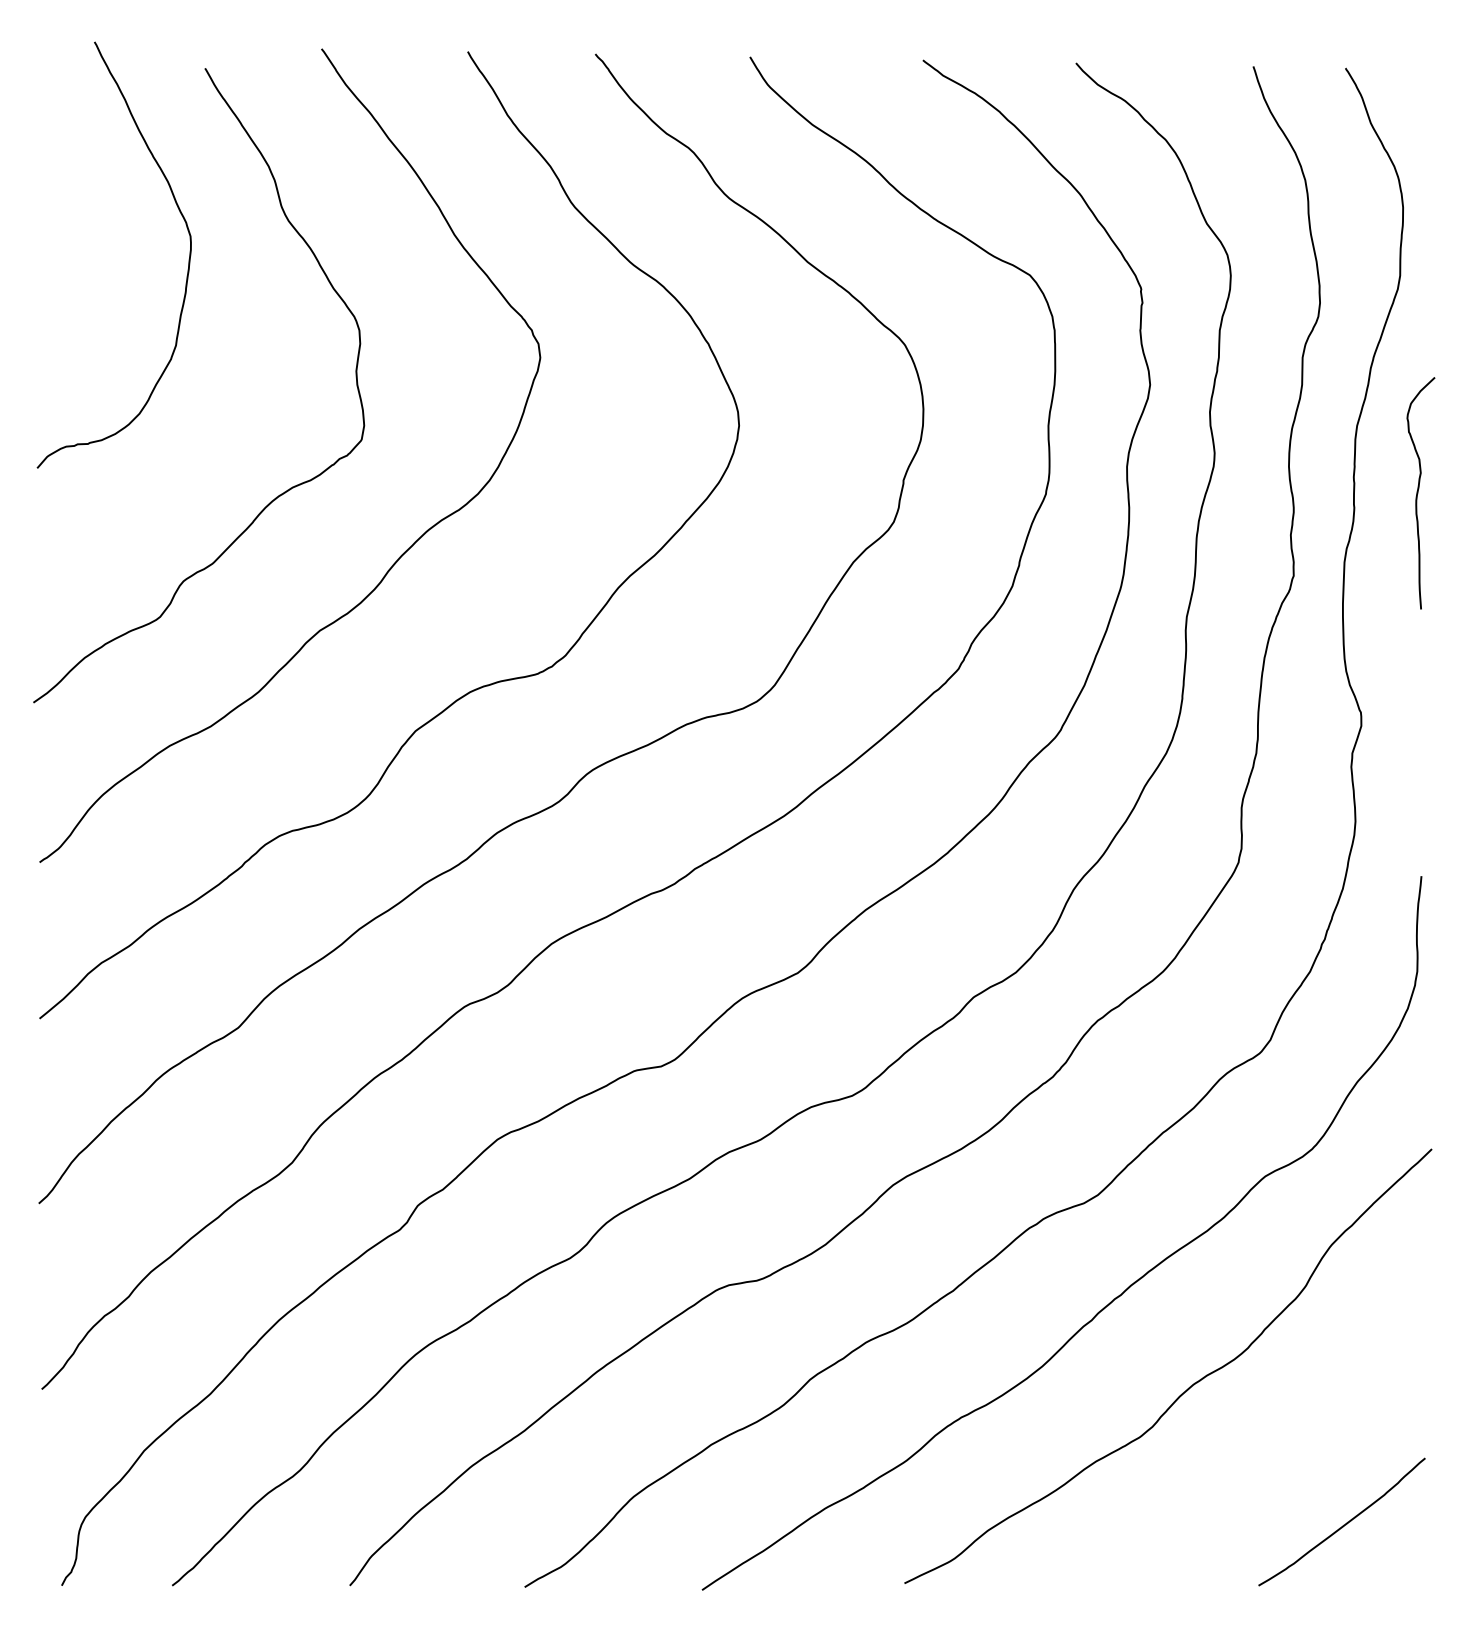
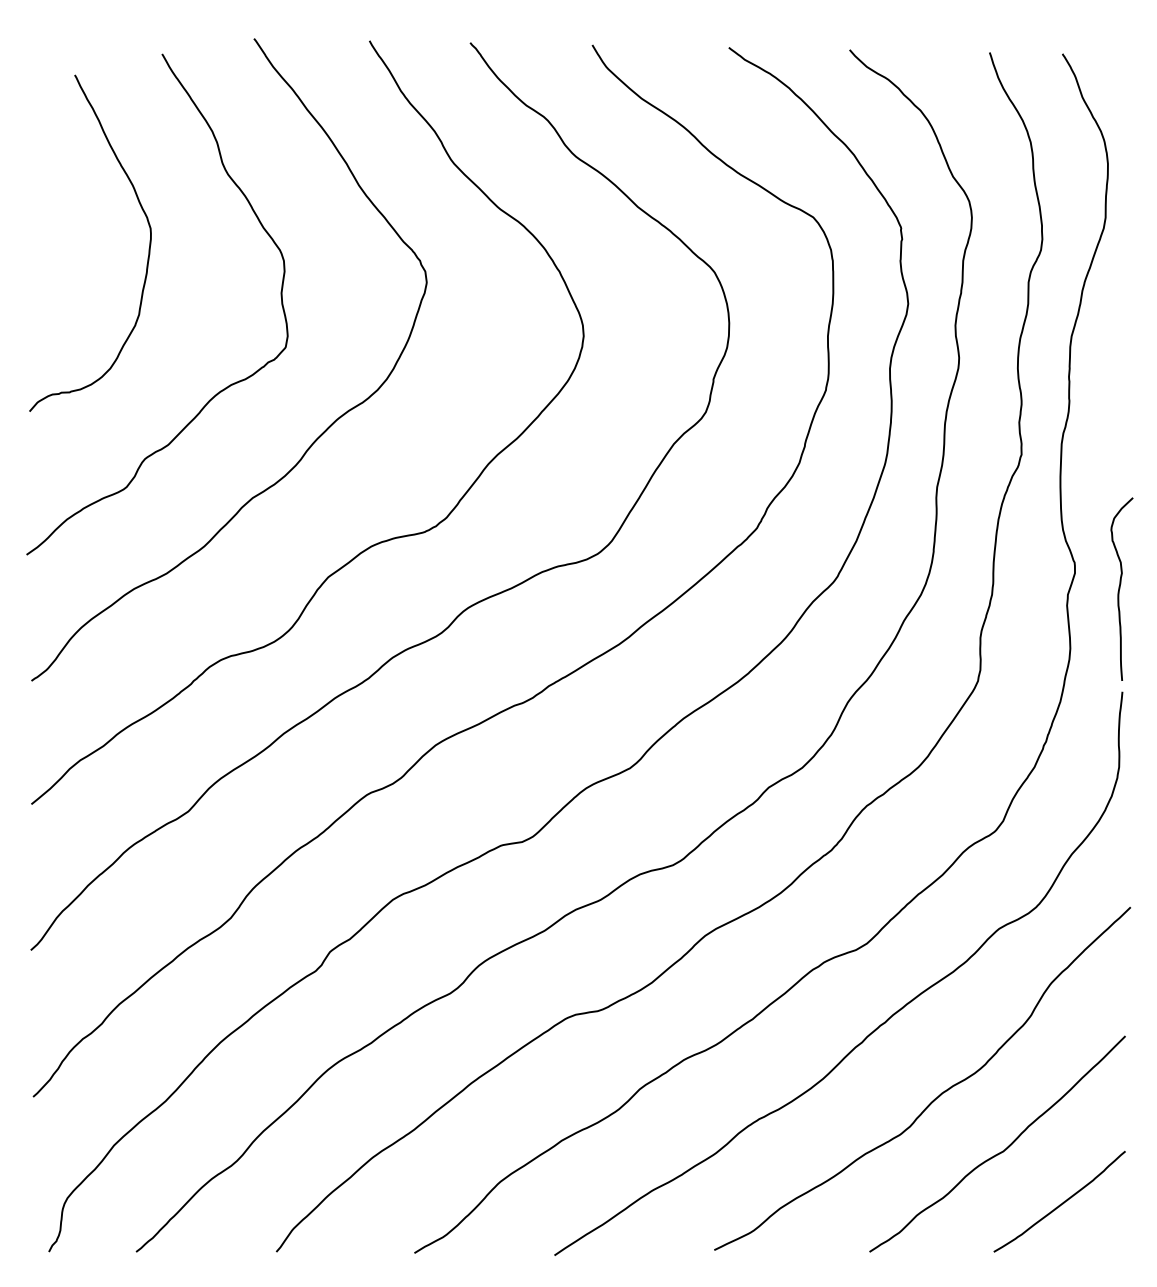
curve: (188, 259) -> (149, 246), moved
curve: (1418, 493) -> (1120, 589), moved
curve: (1268, 1458) -> (1001, 1151), added

